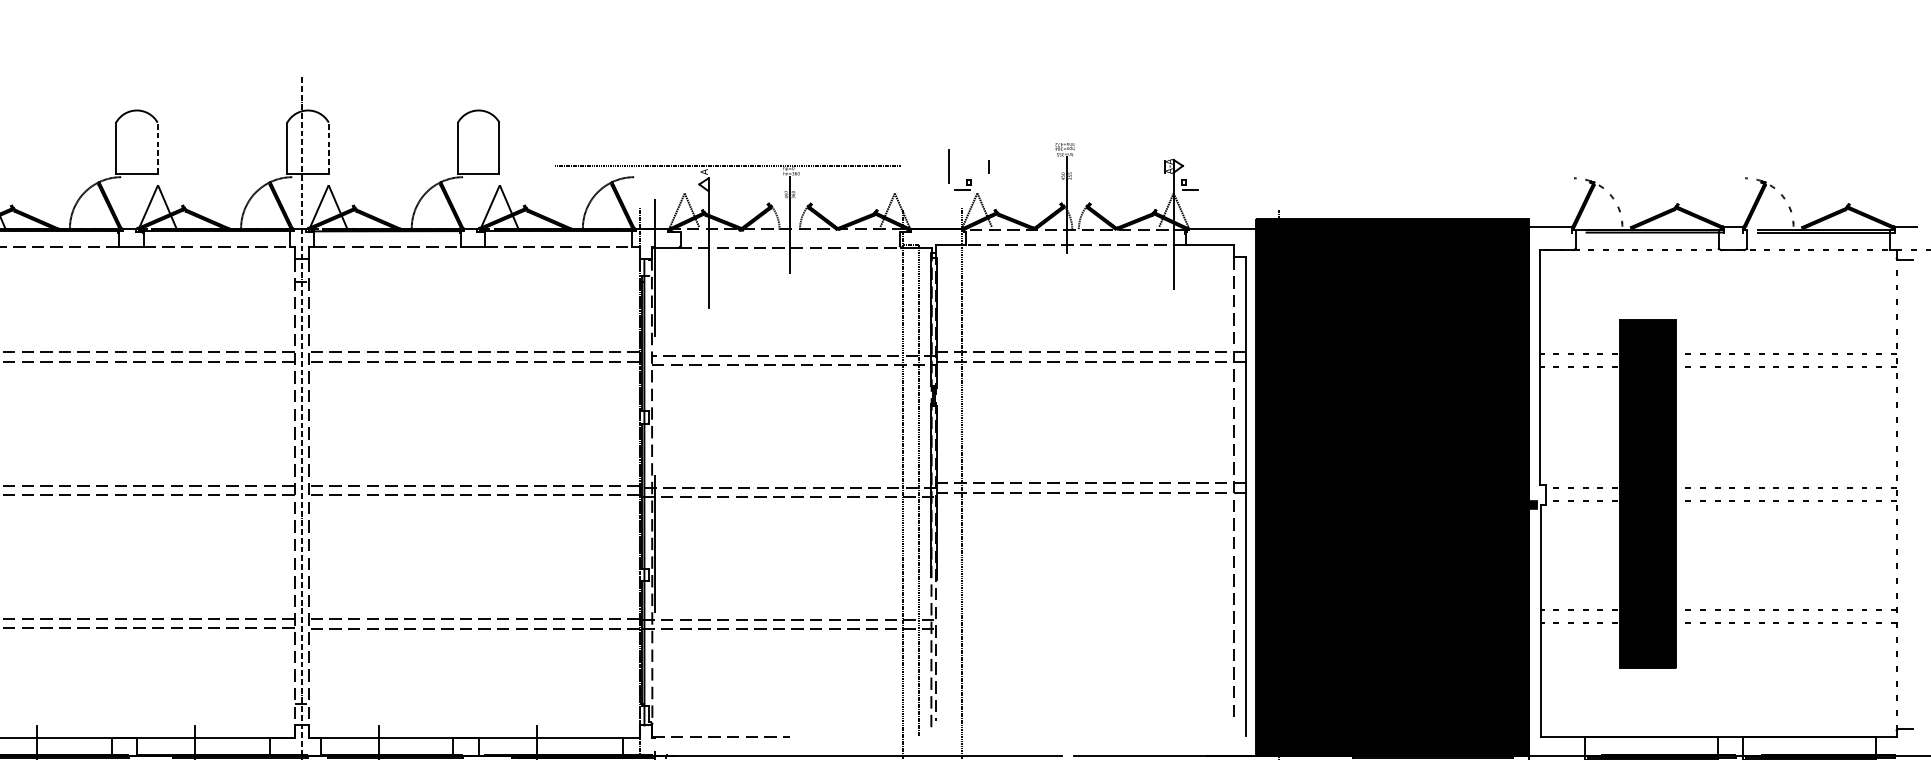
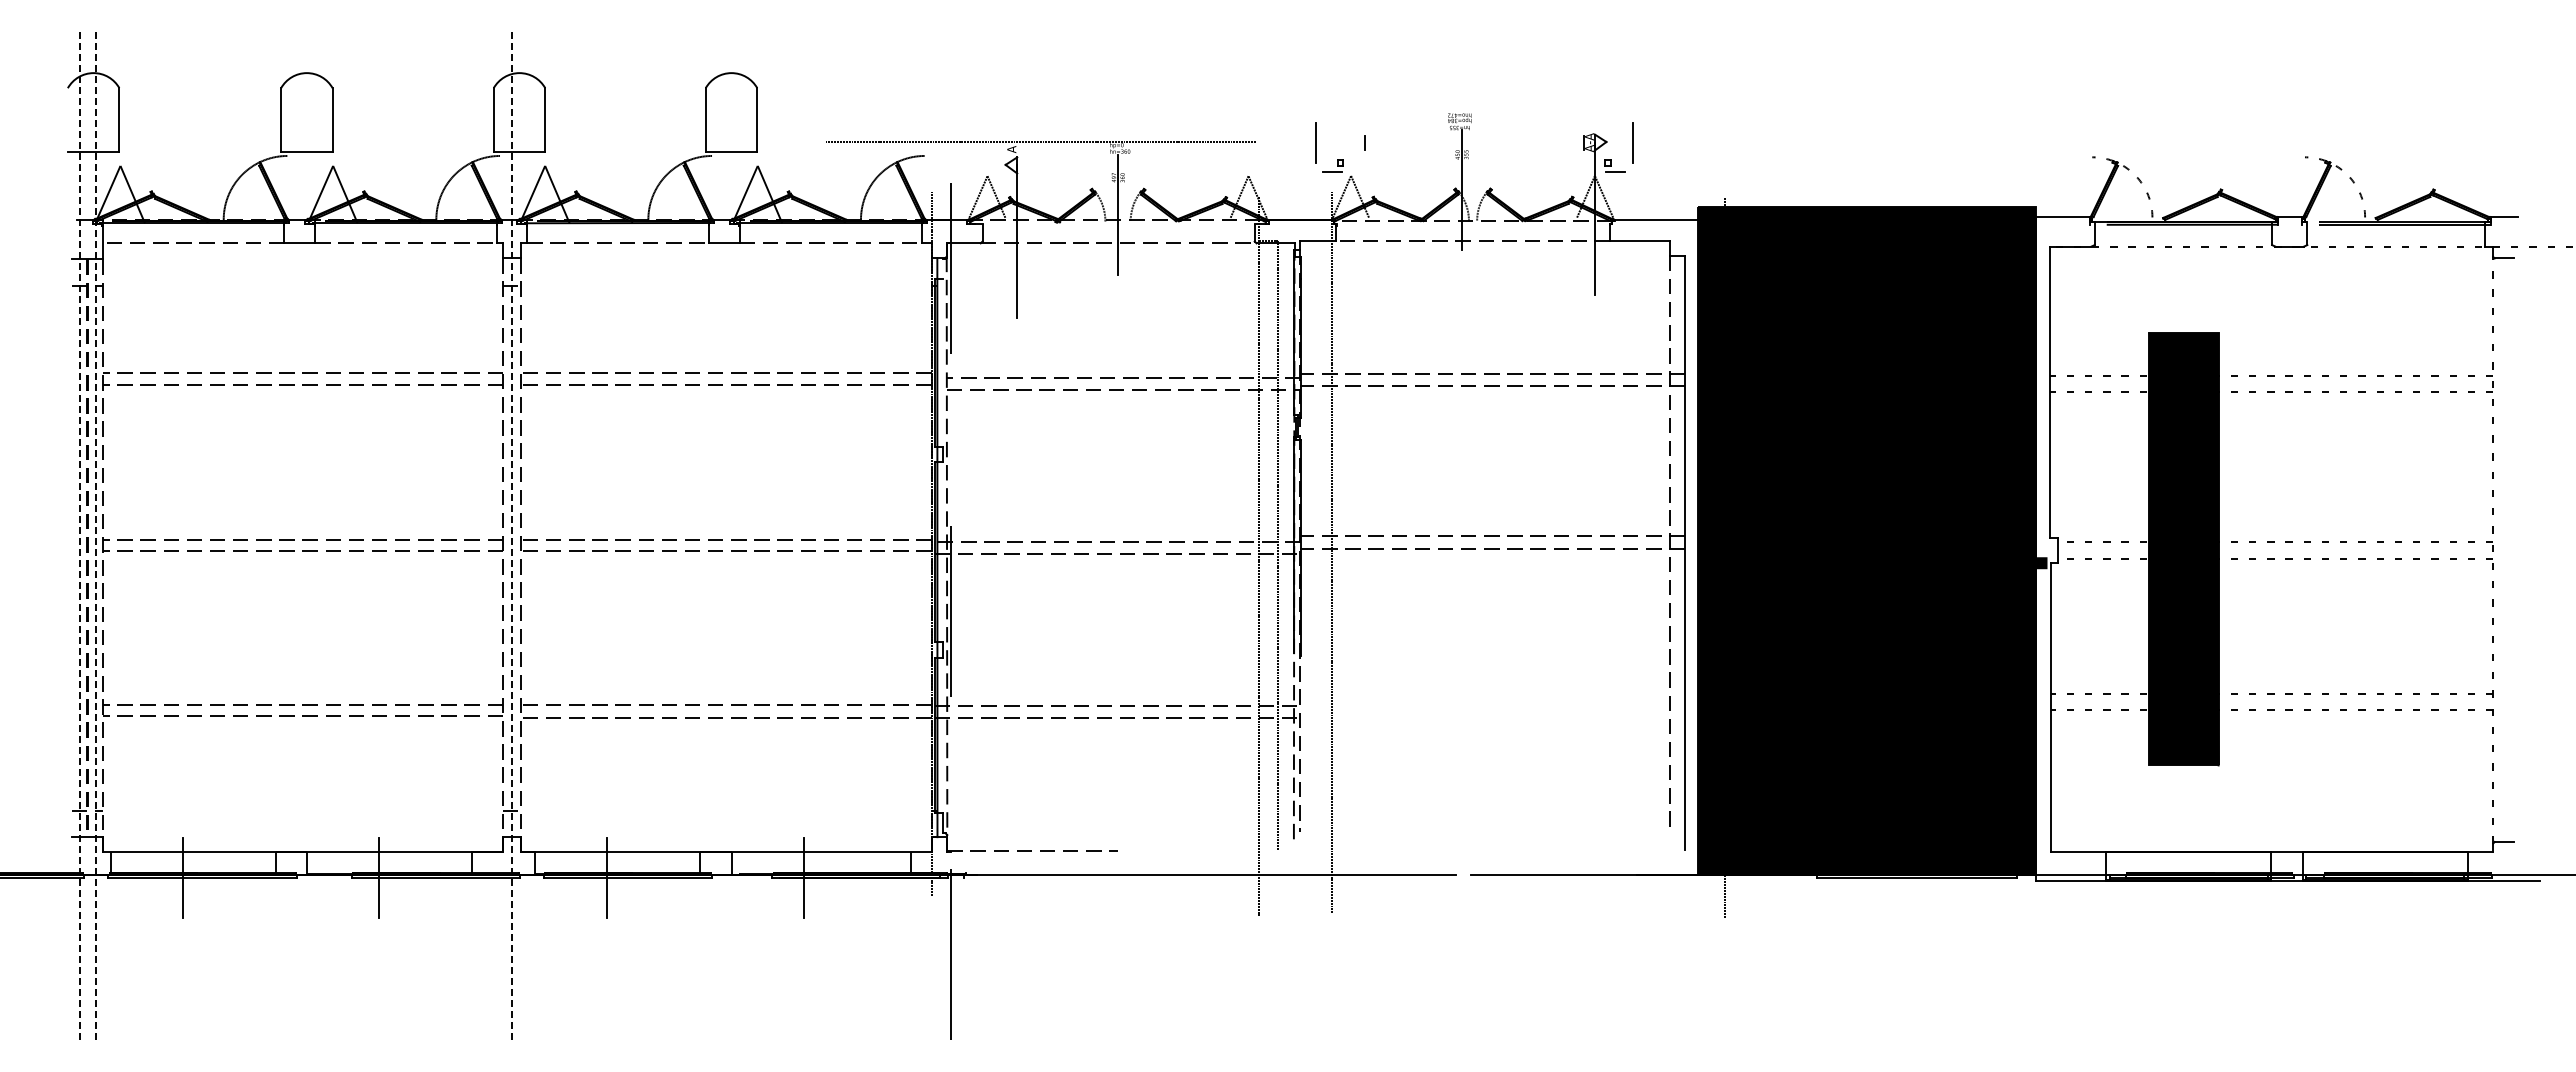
line: (157, 147) -> (332, 119), dashed -> solid
line: (328, 147) -> (545, 119), dashed -> solid
line: (1203, 166) -> (1632, 142), added

